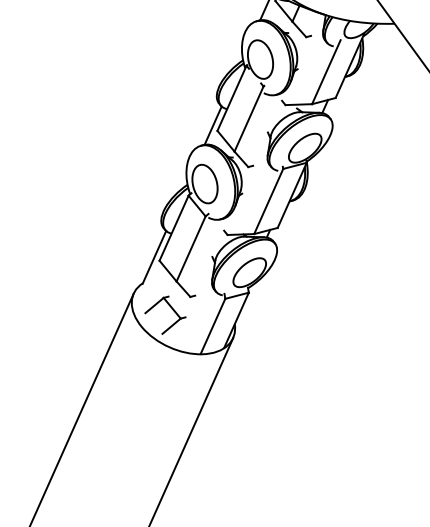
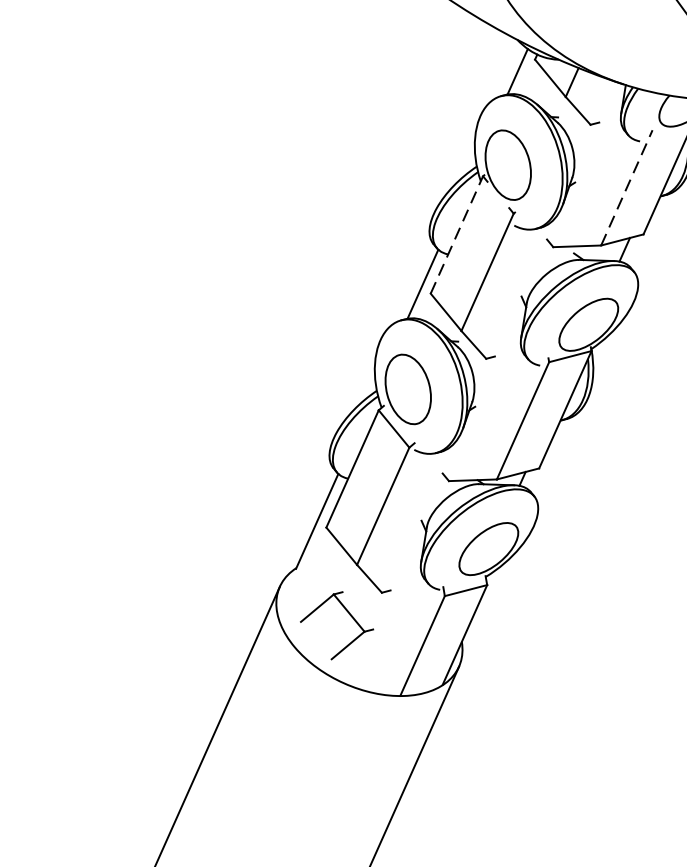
line: (326, 71) -> (627, 186), solid -> dashed
line: (232, 98) -> (457, 235), solid -> dashed

